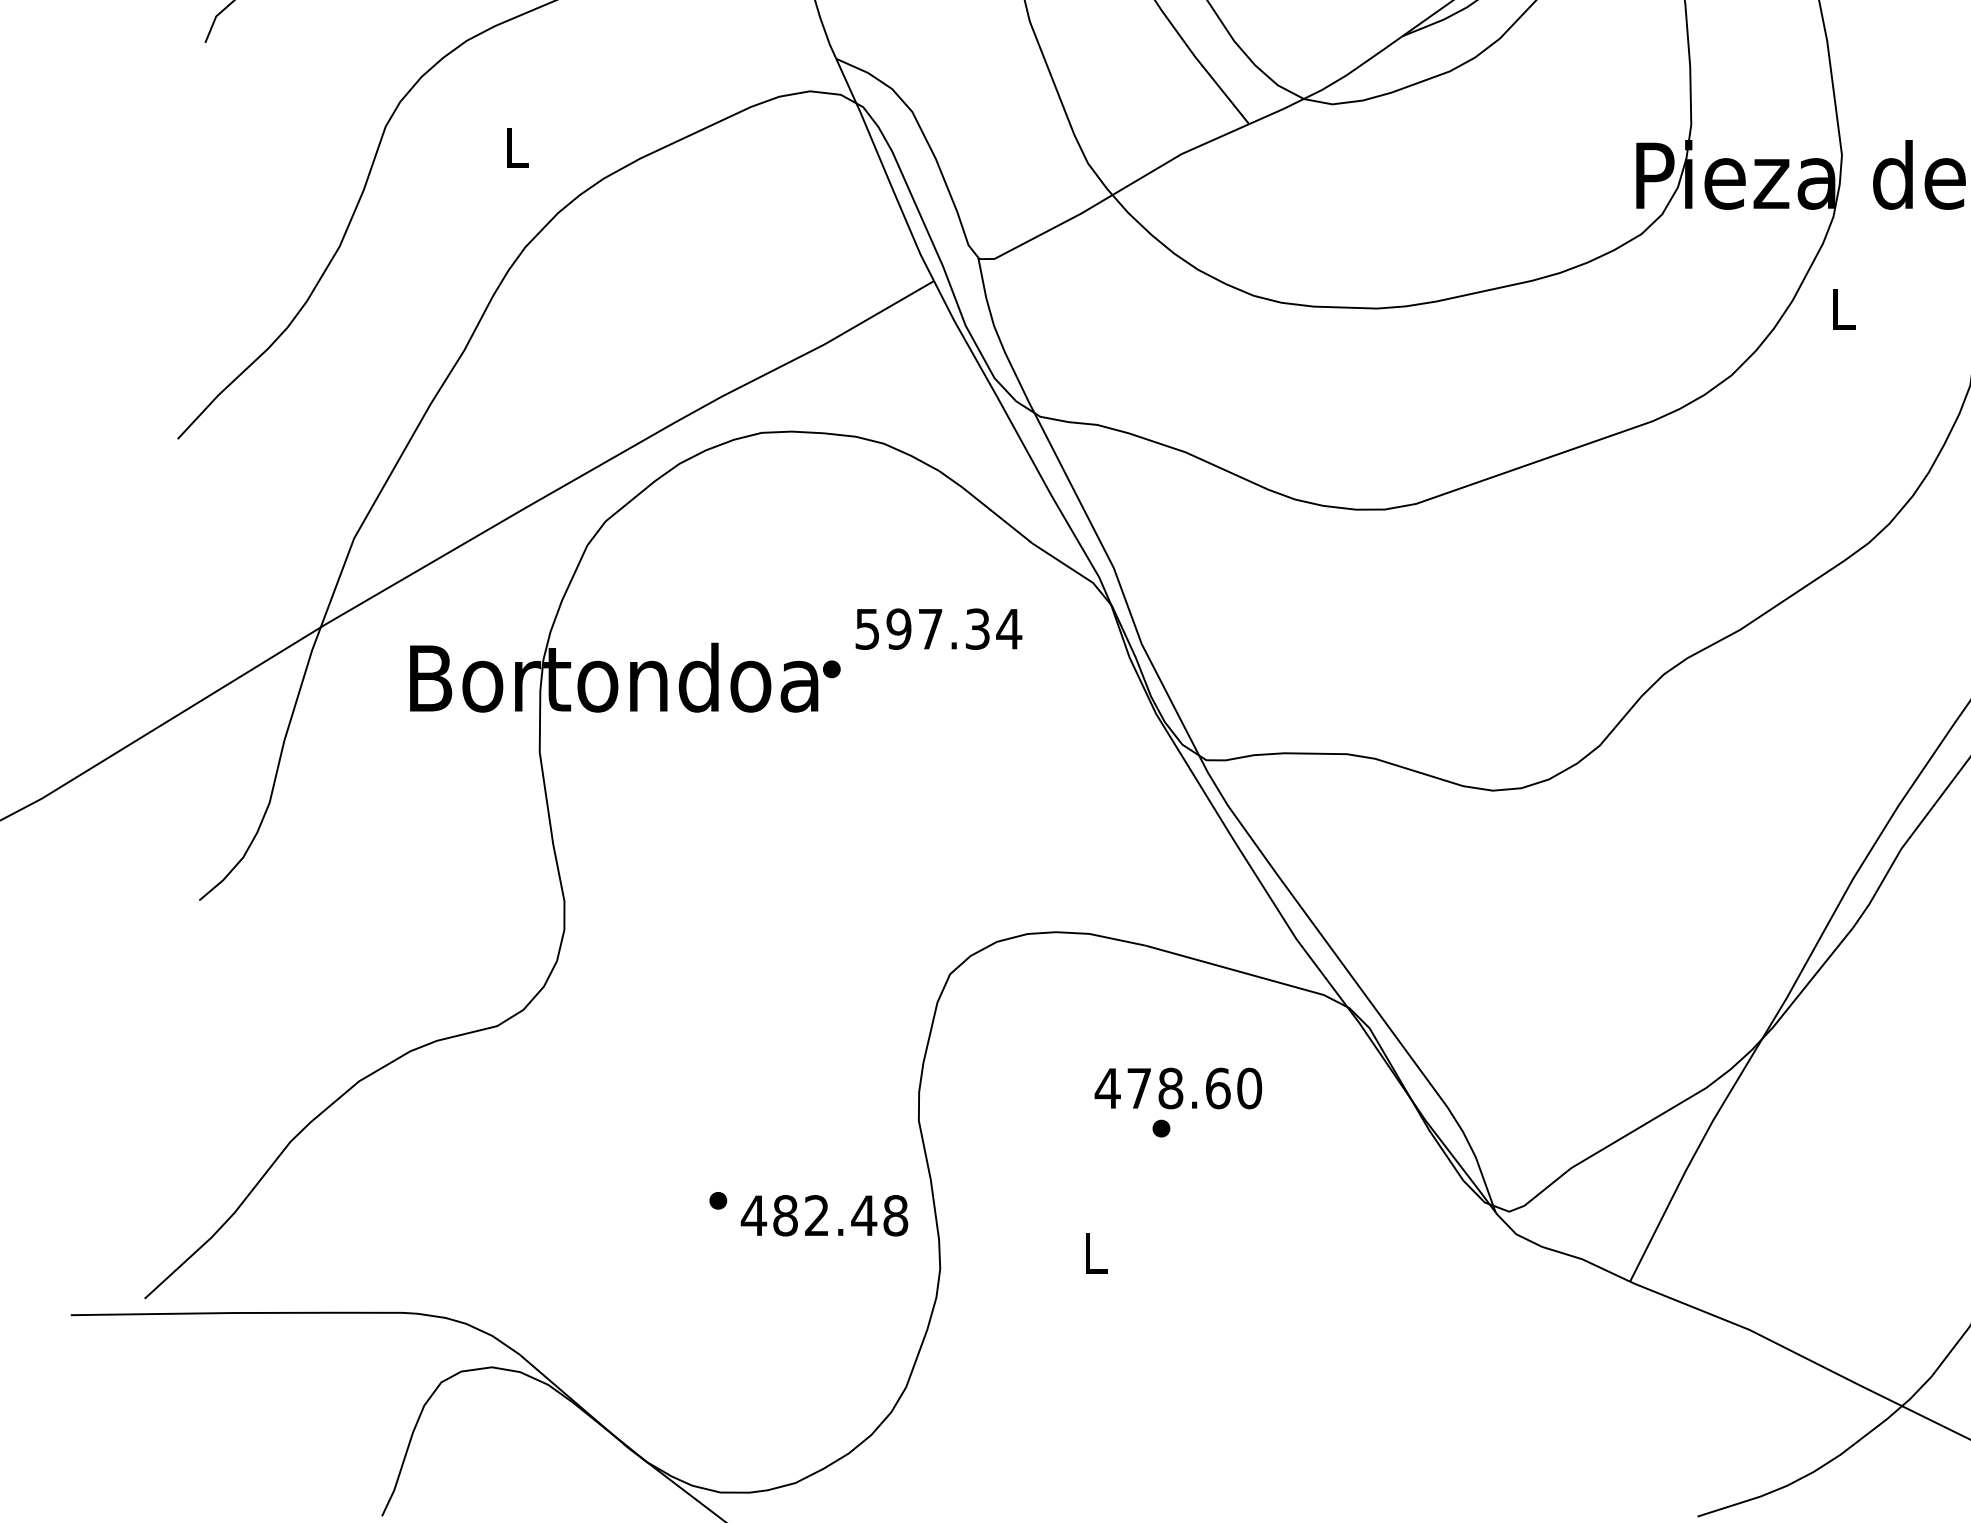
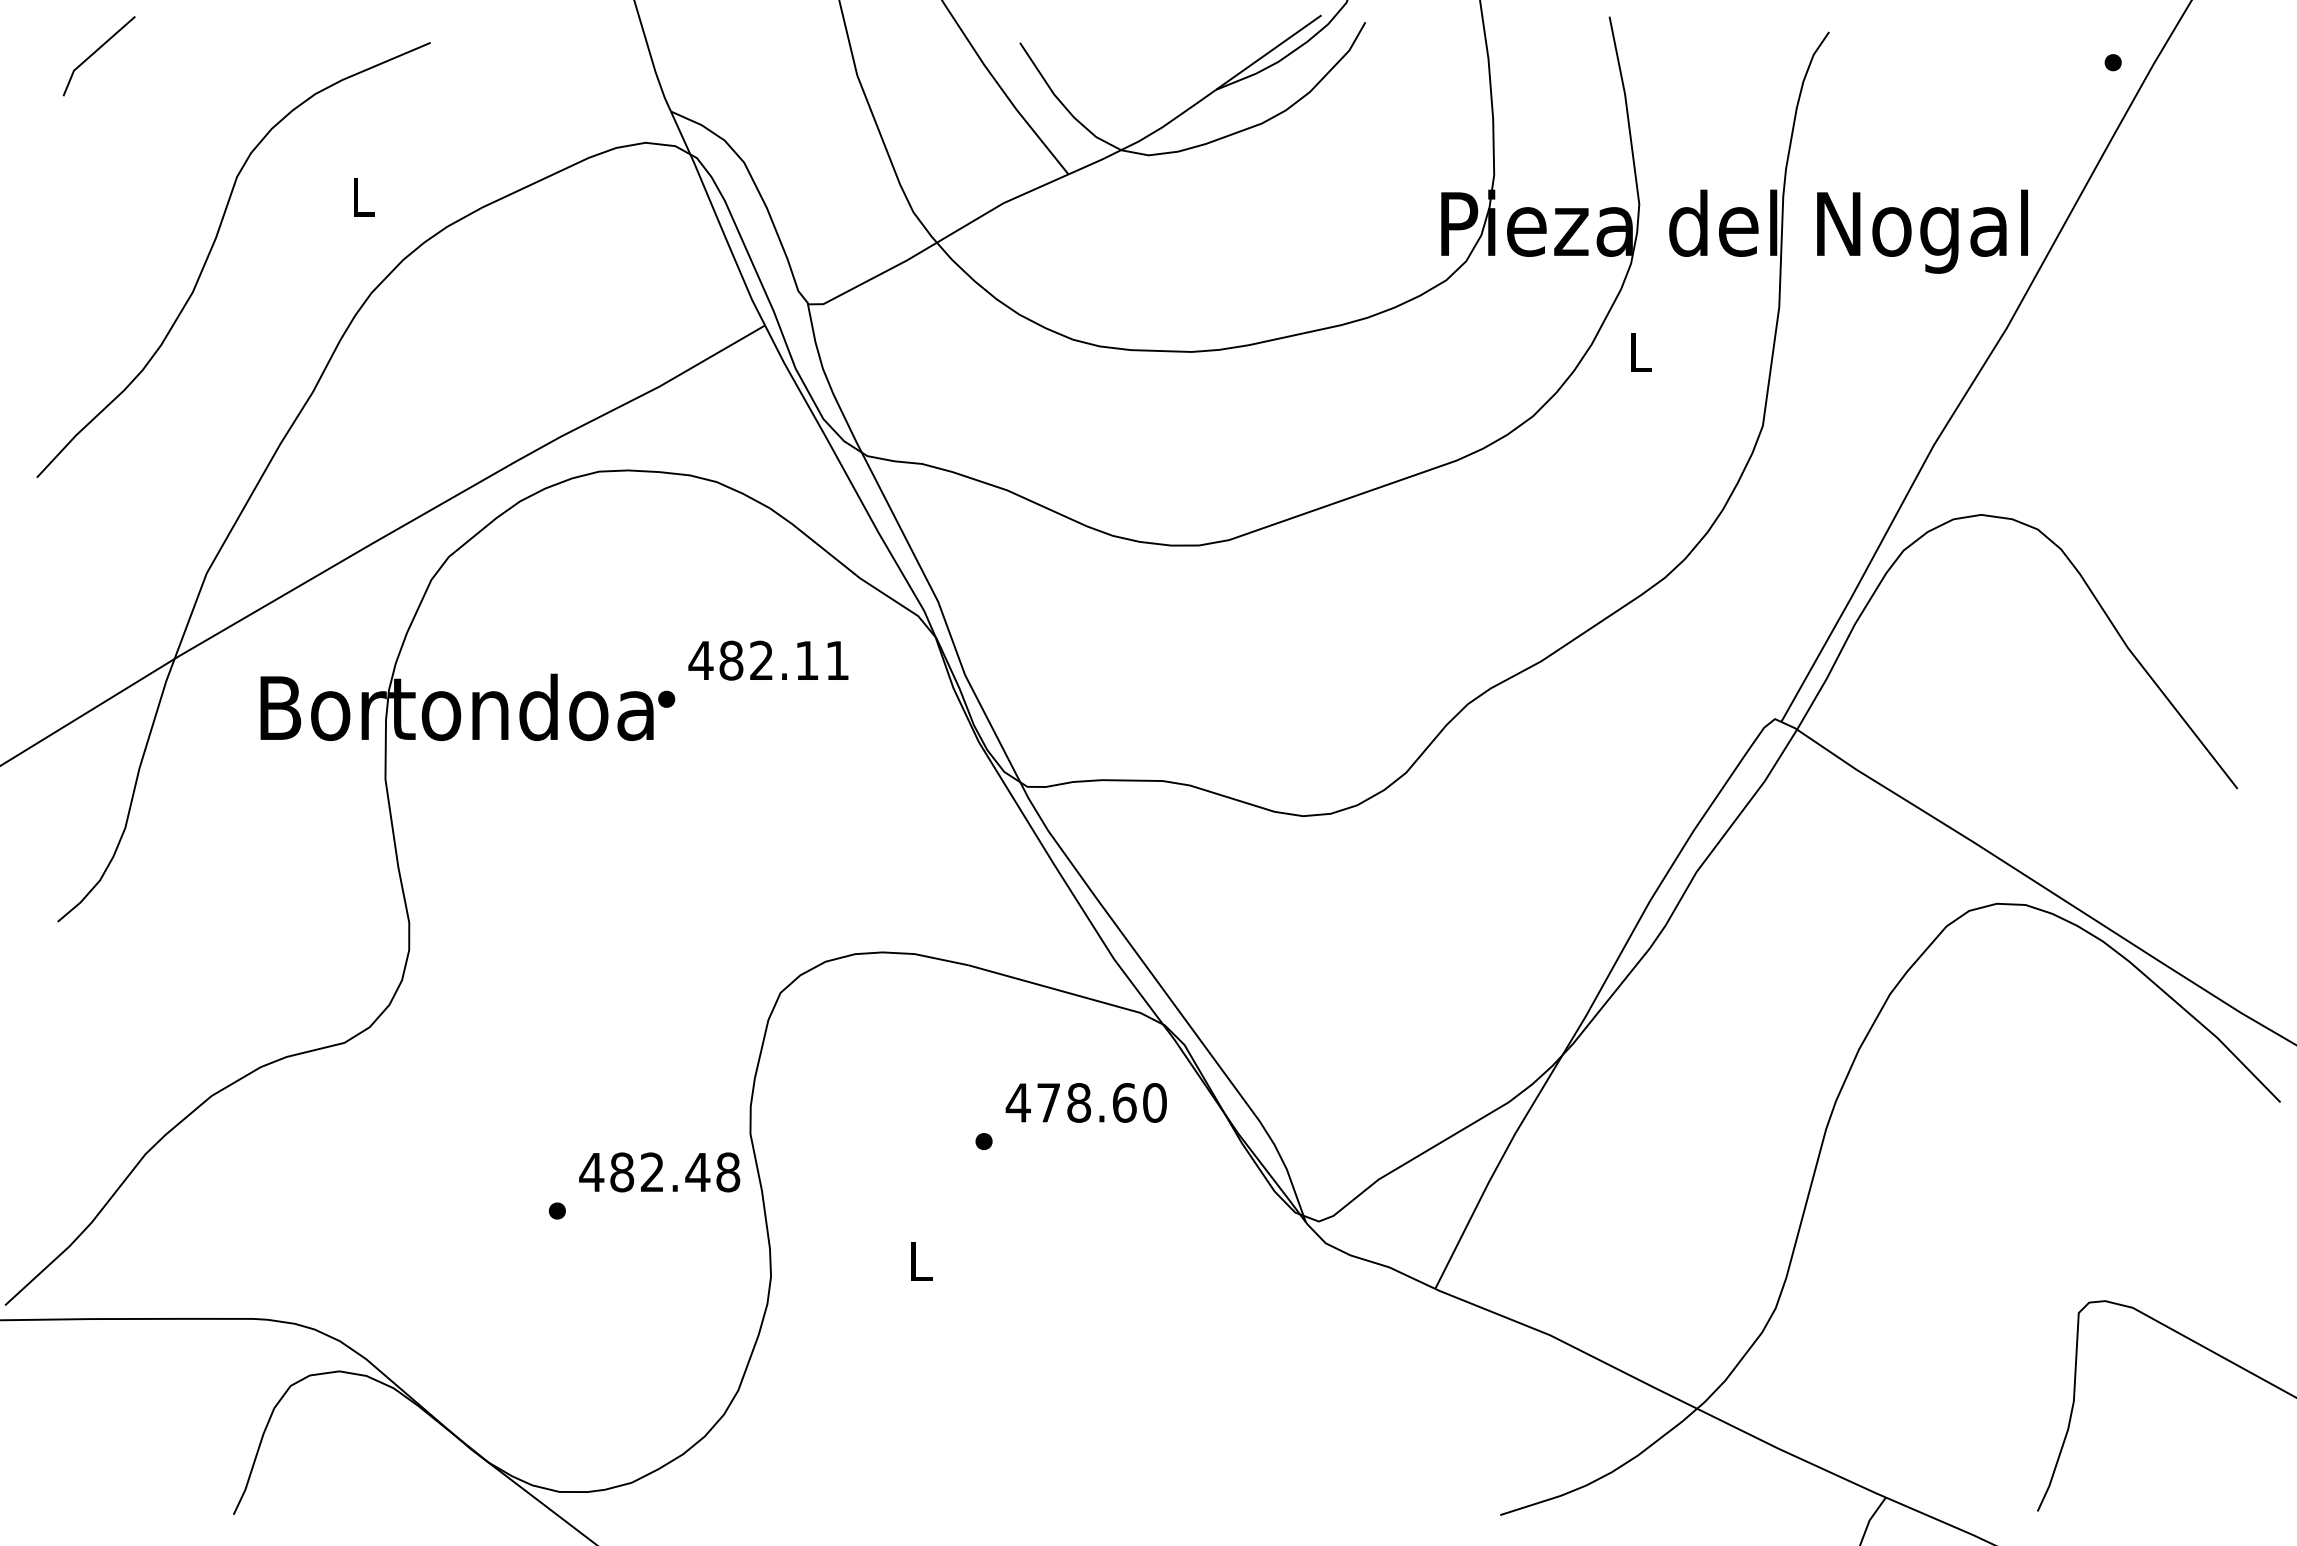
text: (938, 629) -> (769, 660), 597.34 -> 482.11
text: (1177, 1088) -> (1085, 1102), moved
text: (824, 1215) -> (659, 1172), moved

